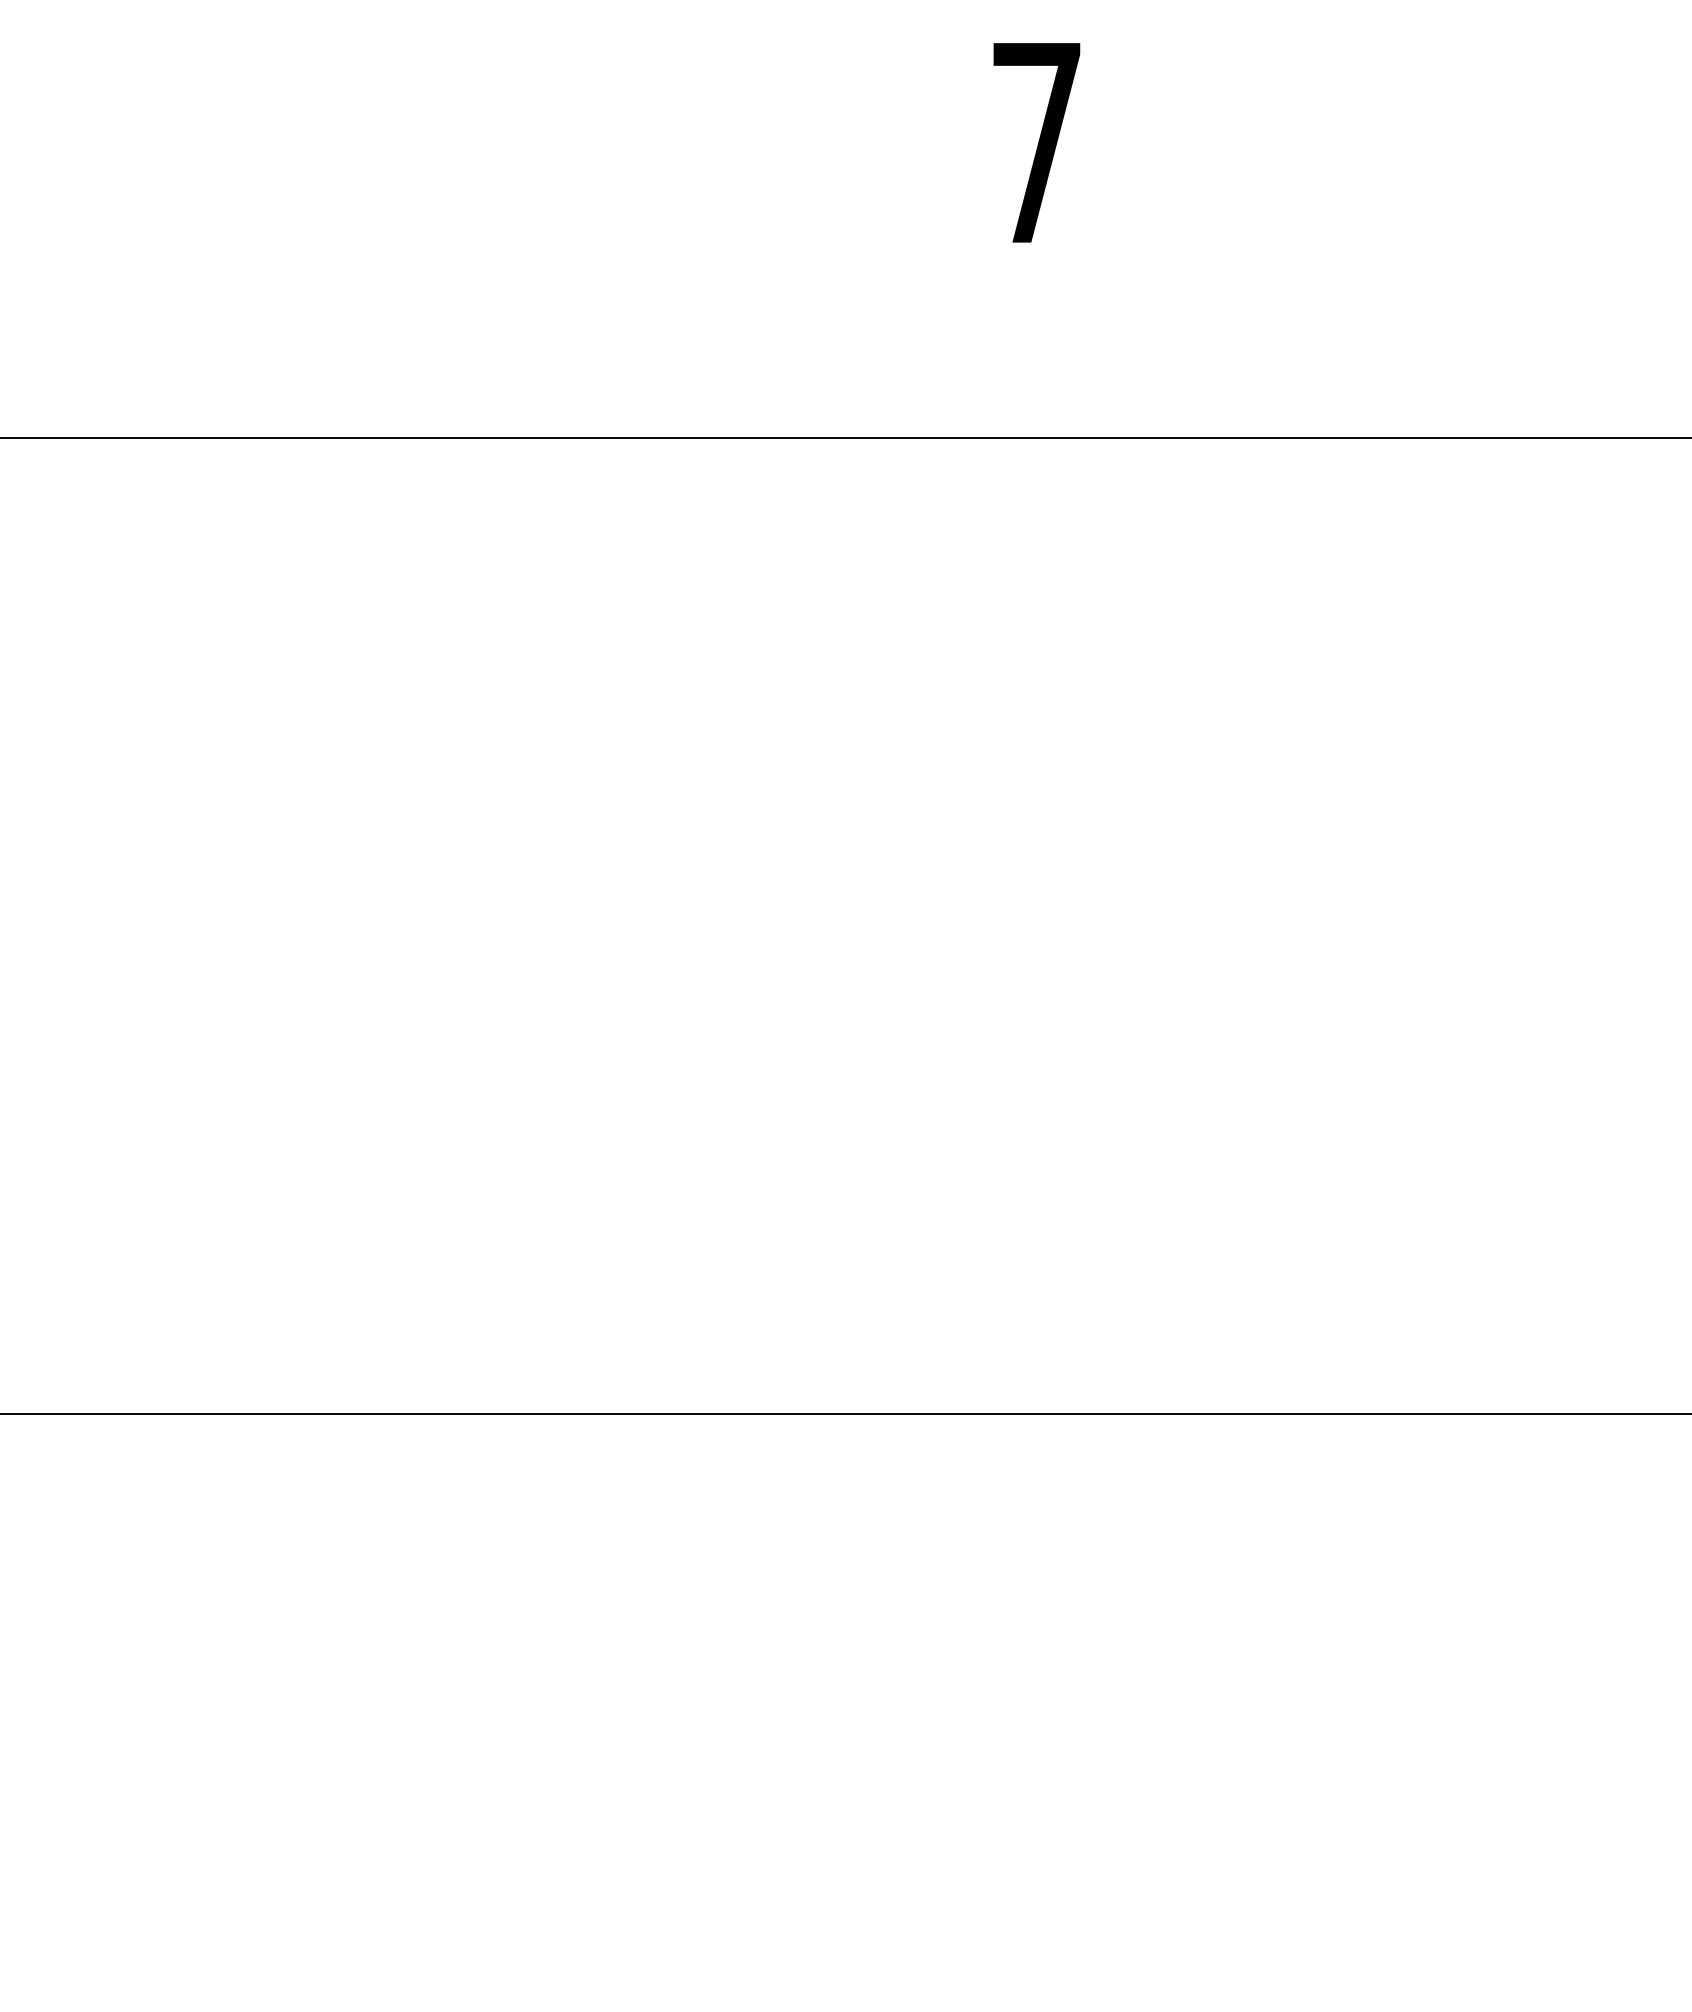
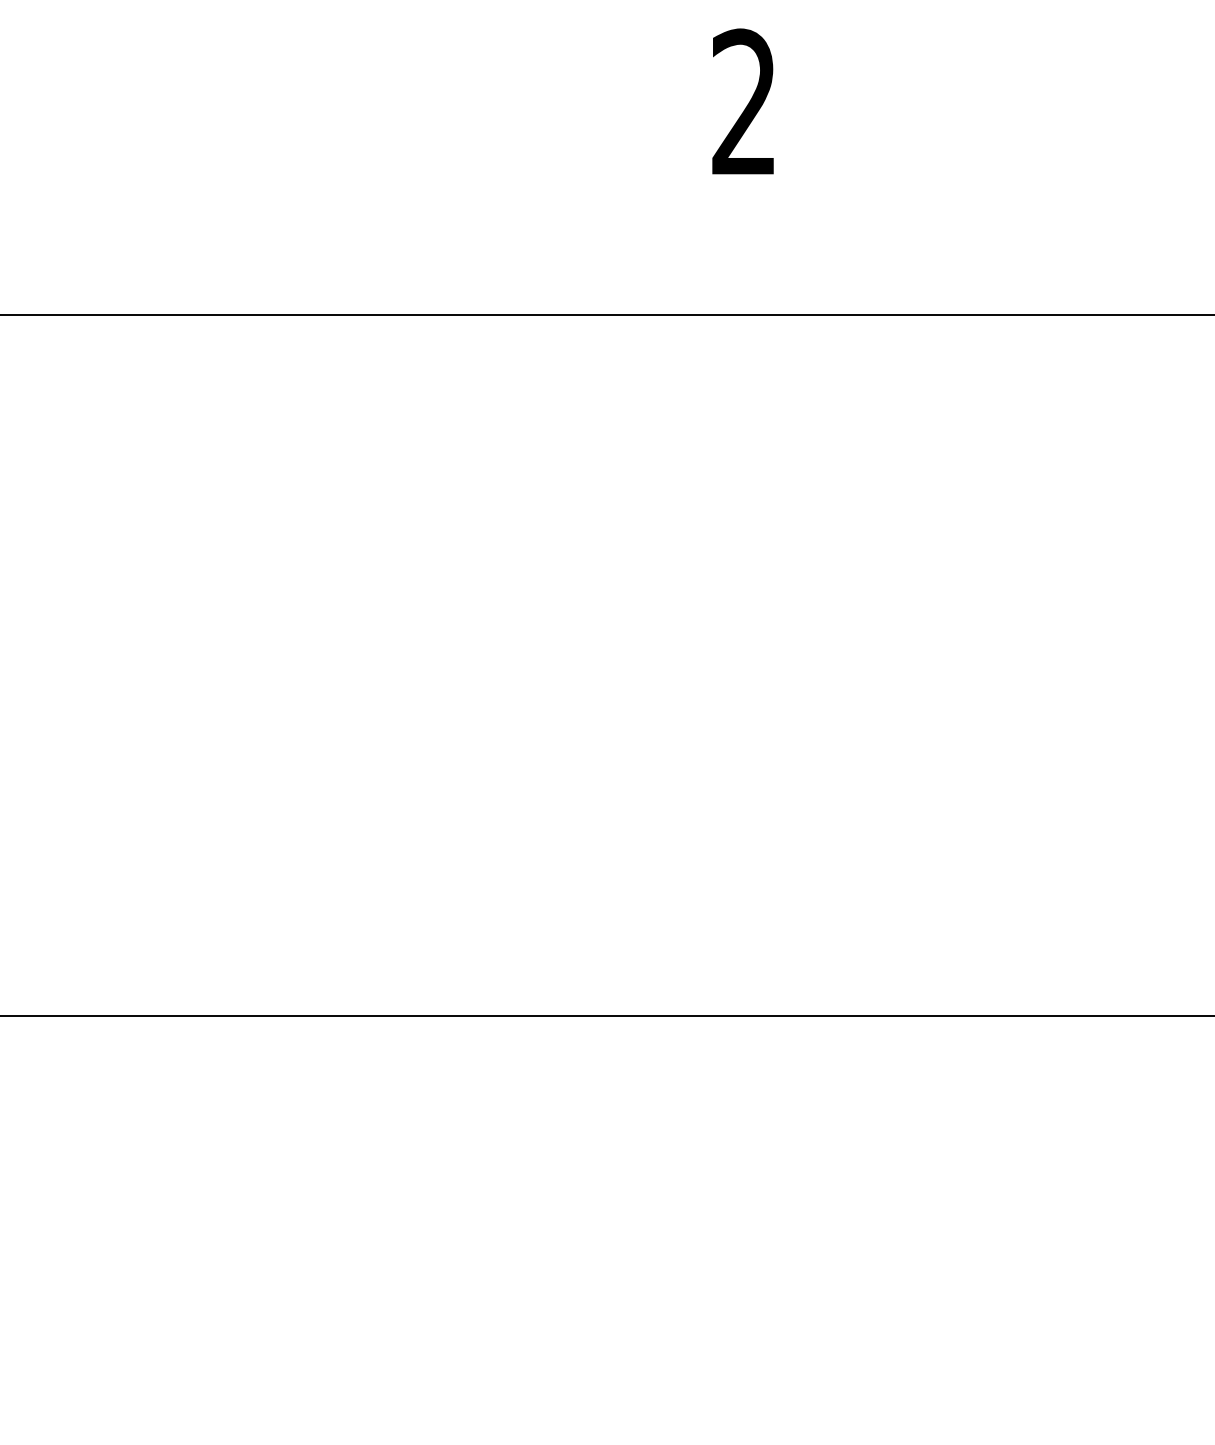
text: (1035, 141) -> (743, 101), 7 -> 2

